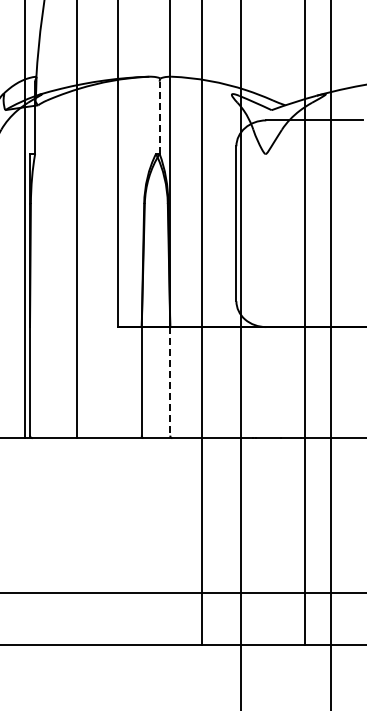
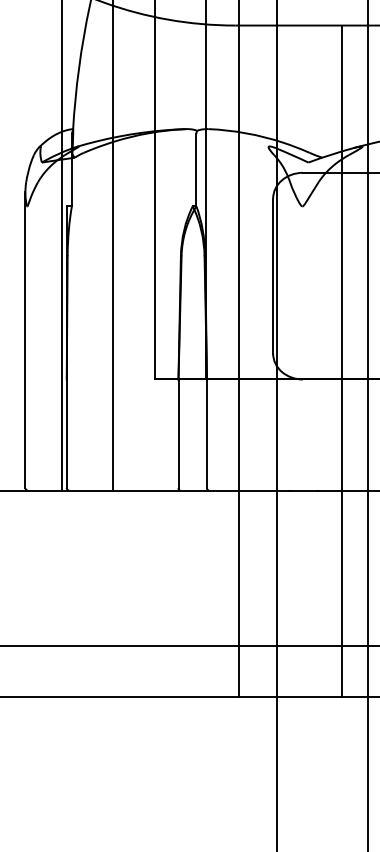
line: (159, 117) -> (196, 169), dashed -> solid
line: (169, 382) -> (206, 434), dashed -> solid

